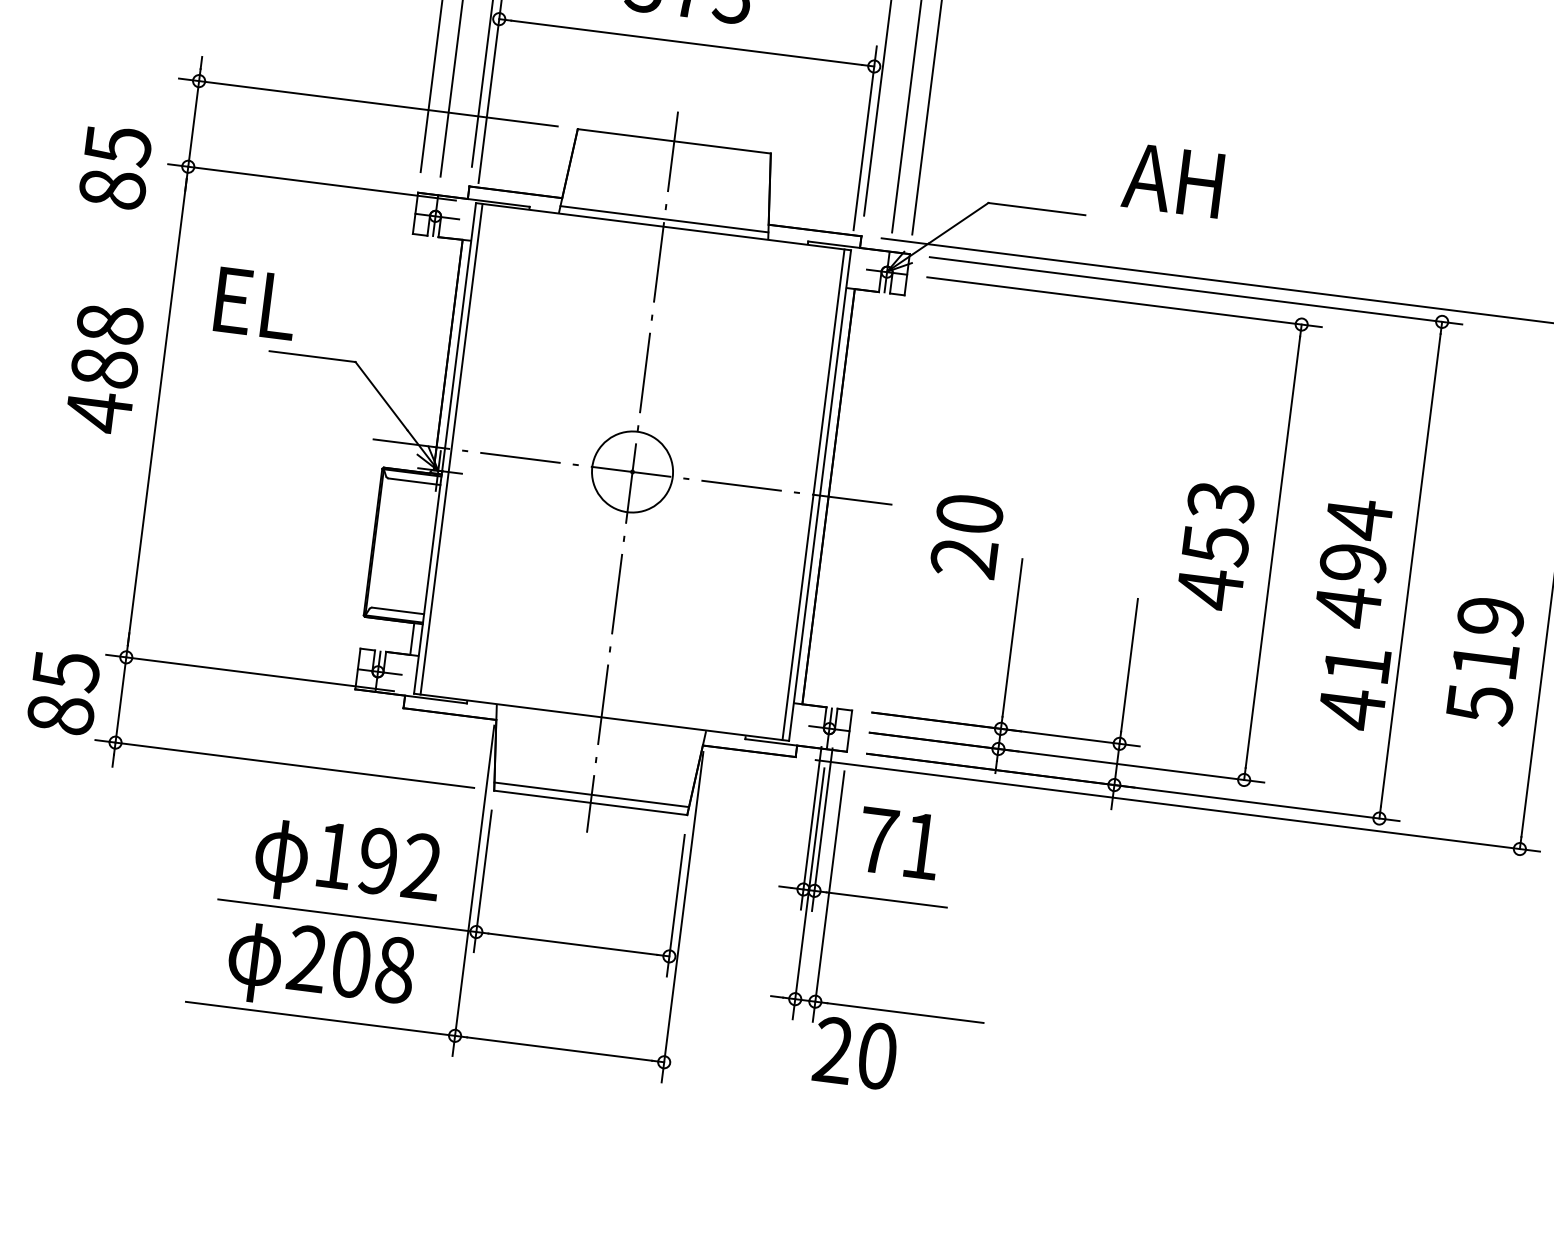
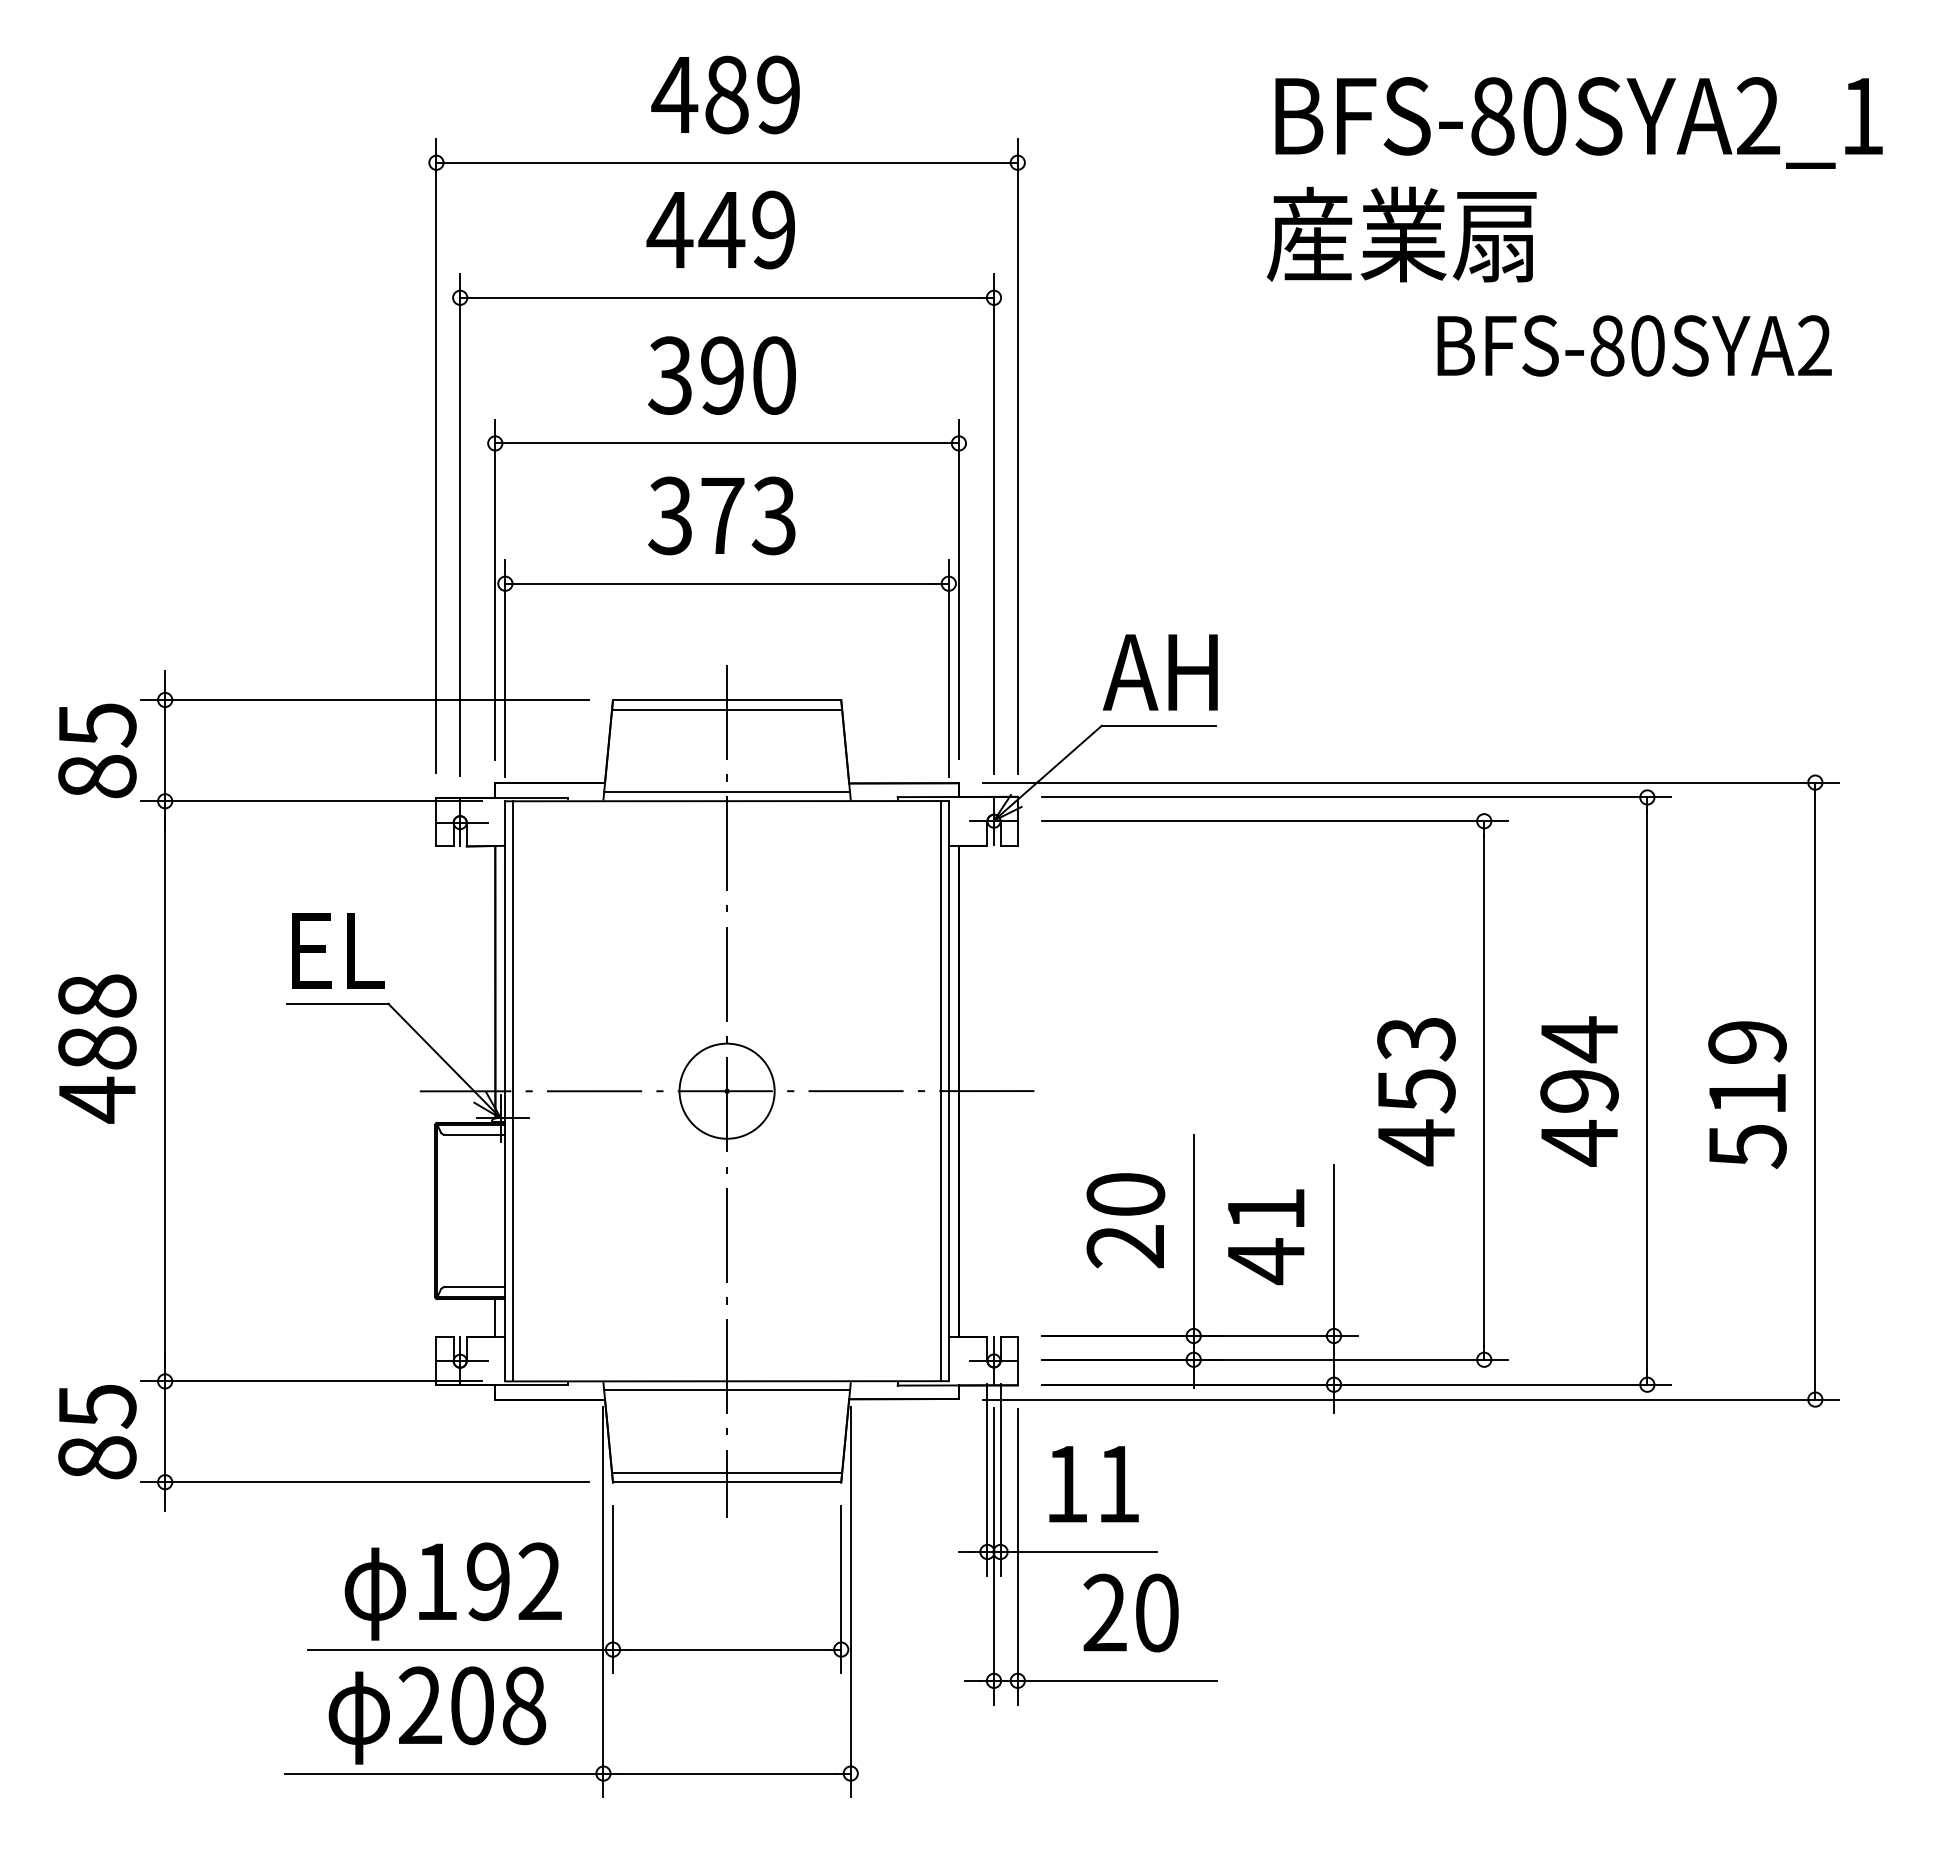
line: (673, 149) -> (727, 709), added
text: (115, 167) -> (97, 750), moved
text: (1172, 180) -> (1159, 672), moved
text: (256, 303) -> (338, 950), moved
text: (966, 535) -> (1125, 1220), moved
text: (1485, 660) -> (1747, 1094), moved
text: (1354, 688) -> (1266, 1237), moved
line: (600, 725) -> (727, 1390), added
text: (877, 840) -> (1066, 1484), 71 -> 11
text: (855, 1052) -> (1130, 1612), moved

